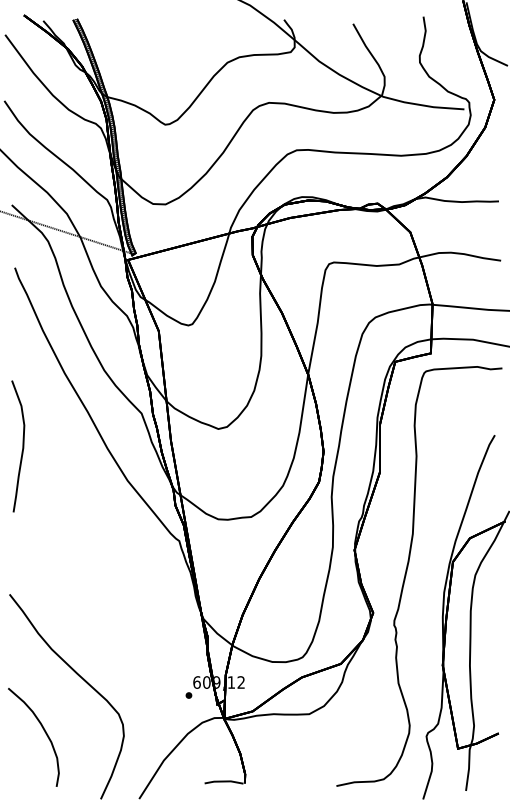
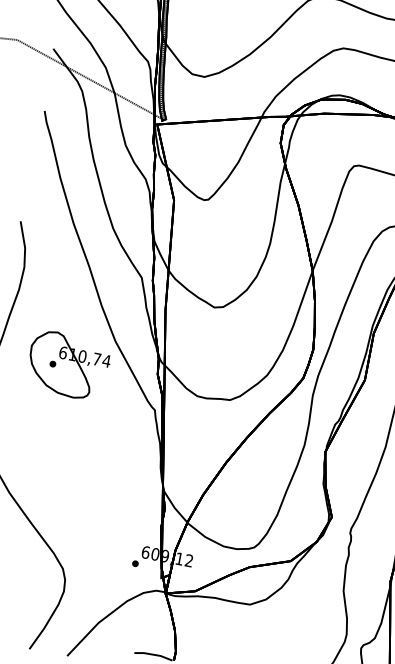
part: (85, 513) -> (67, 365), added

